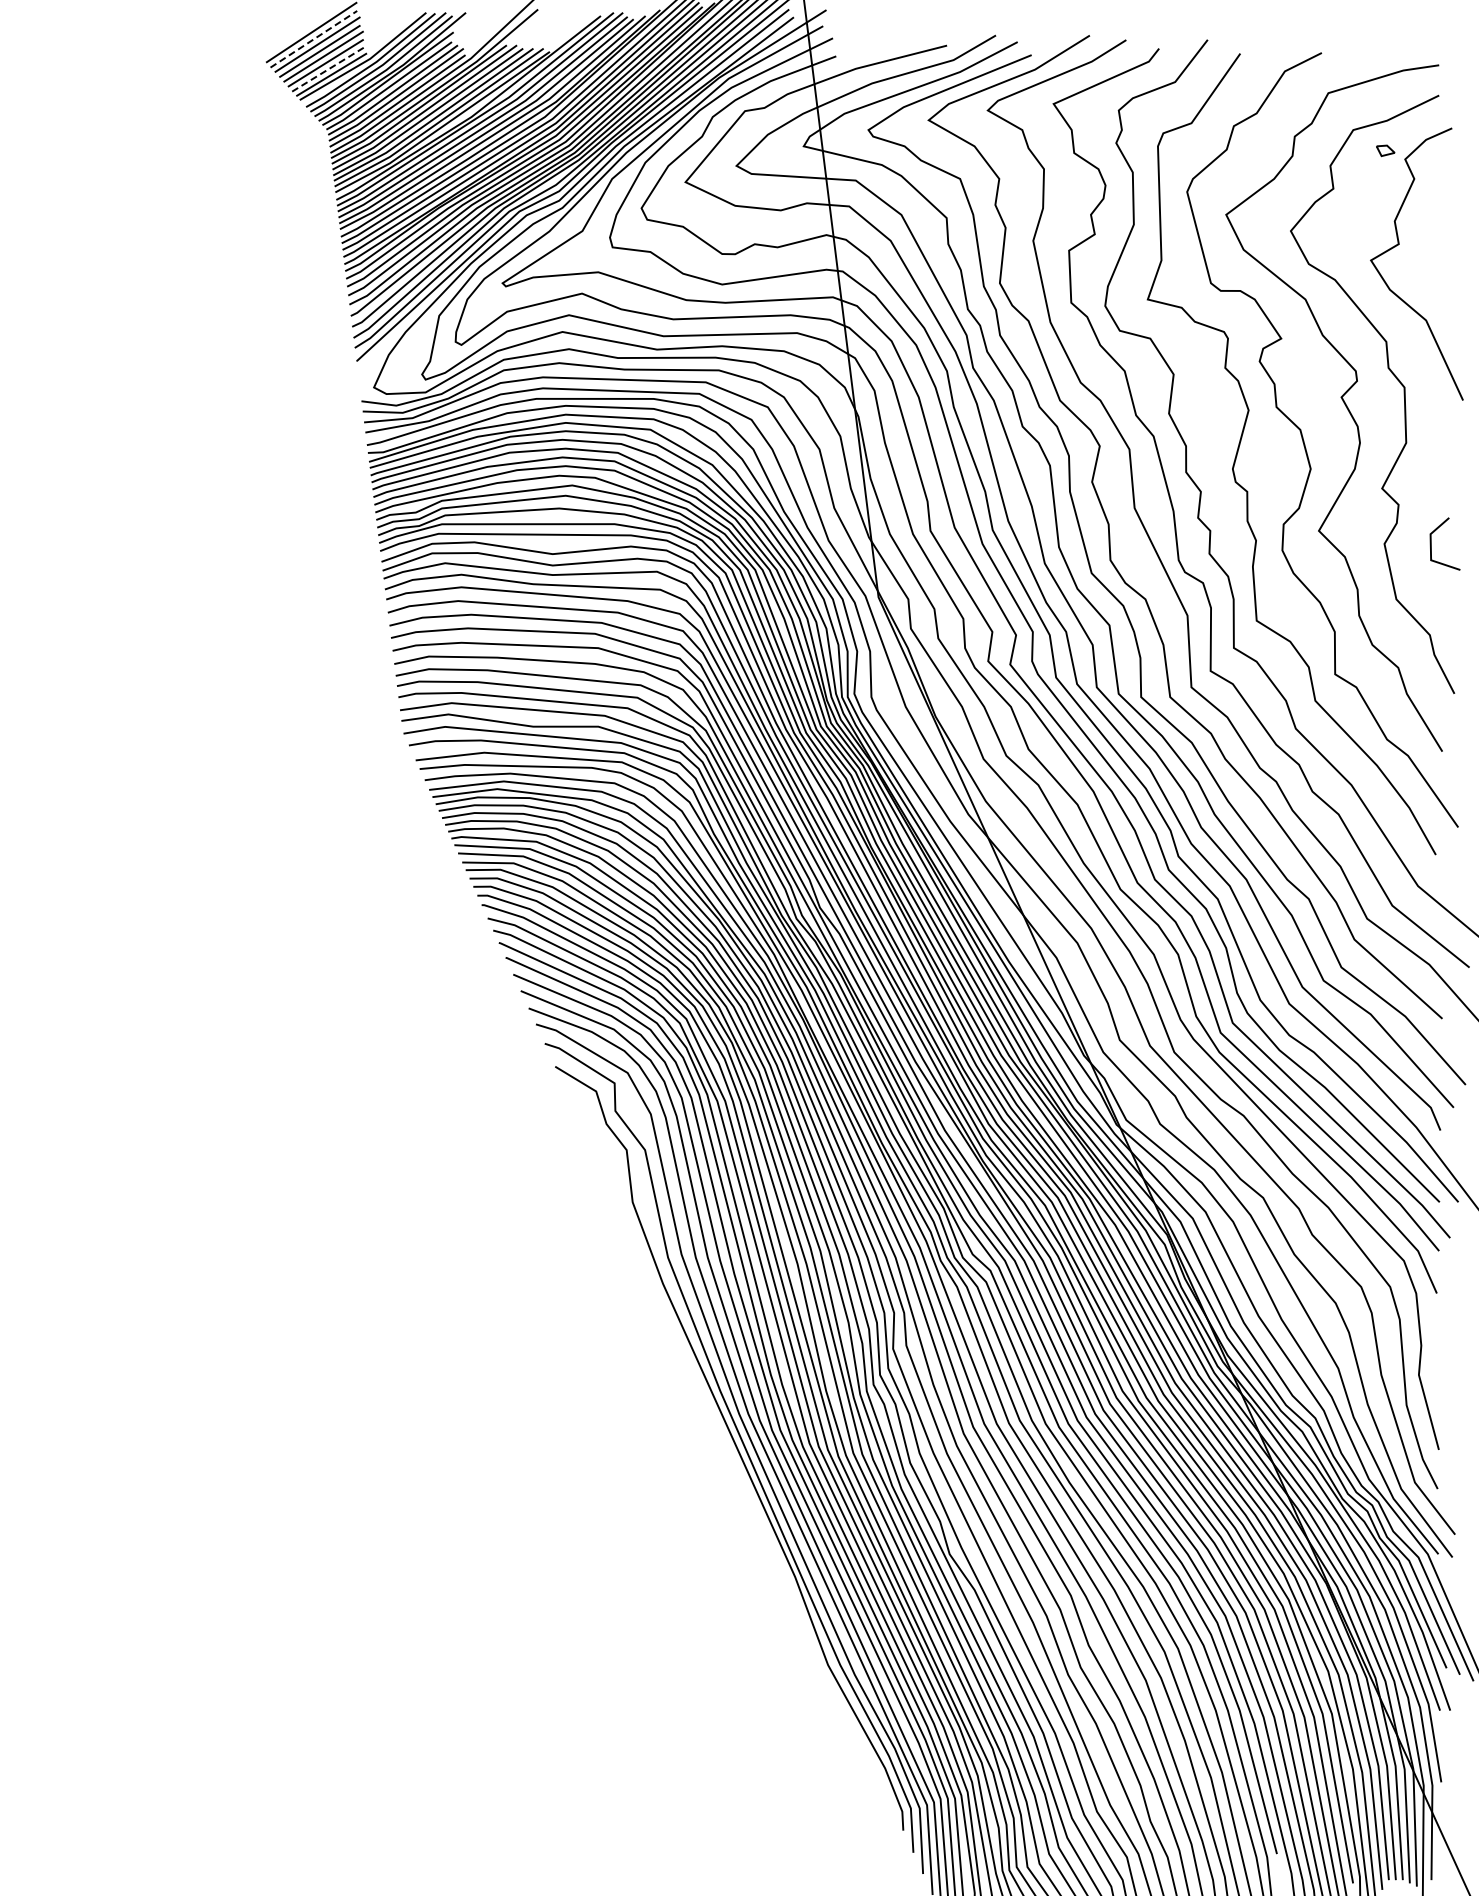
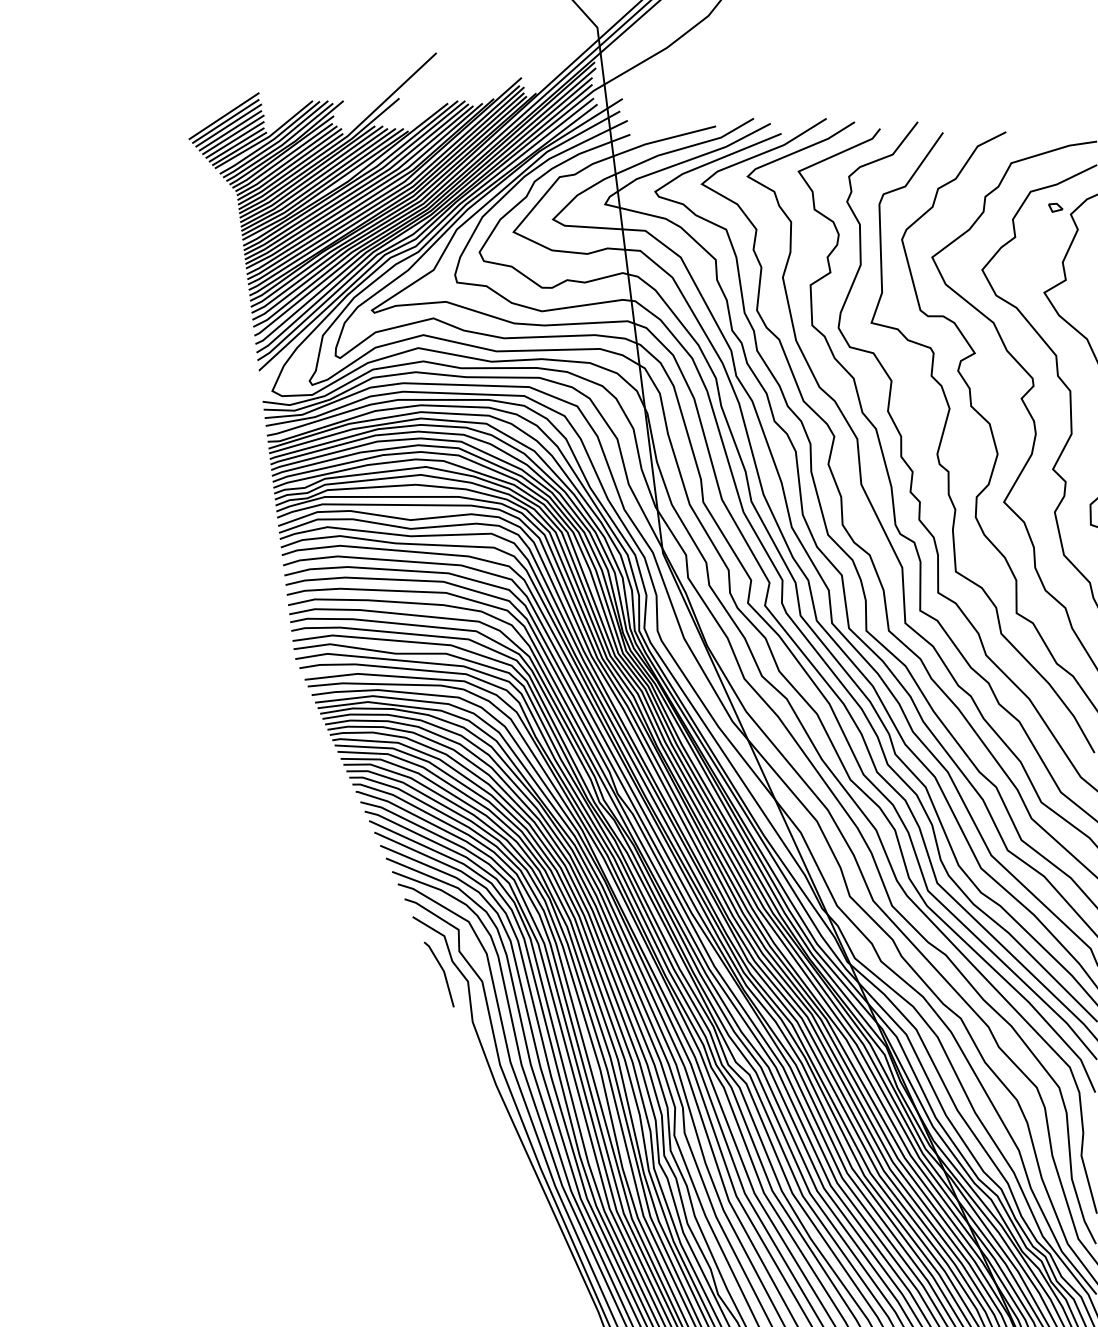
line: (313, 39) -> (225, 121), dashed -> solid
line: (327, 69) -> (236, 144), dashed -> solid
line: (594, 1137) -> (443, 971), added

